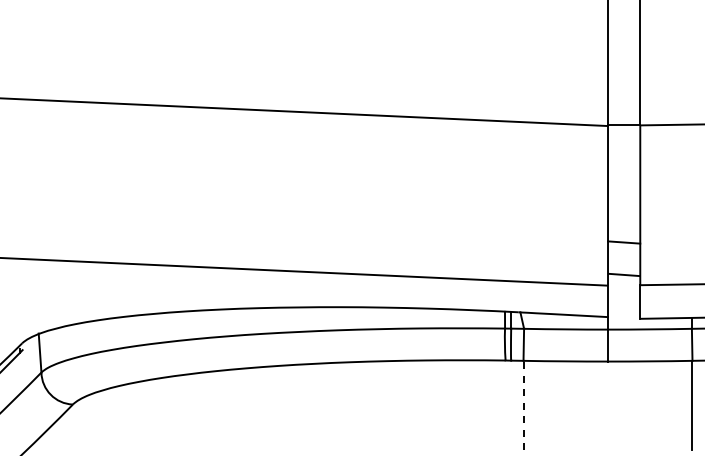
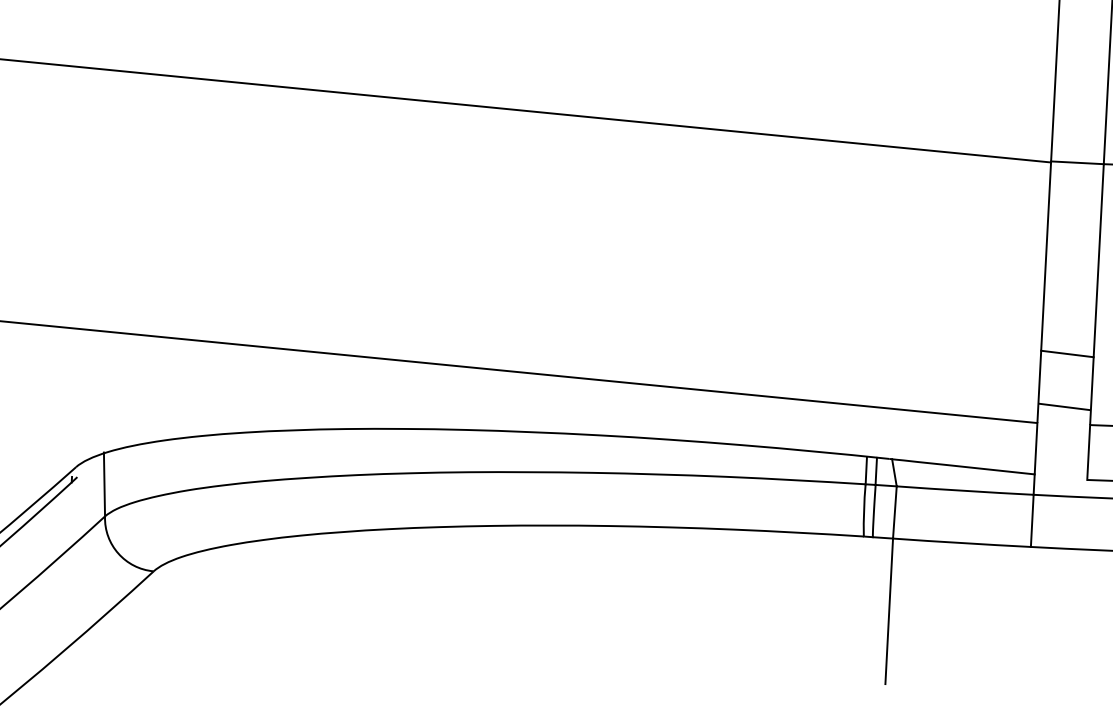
line: (523, 405) -> (889, 611), dashed -> solid

